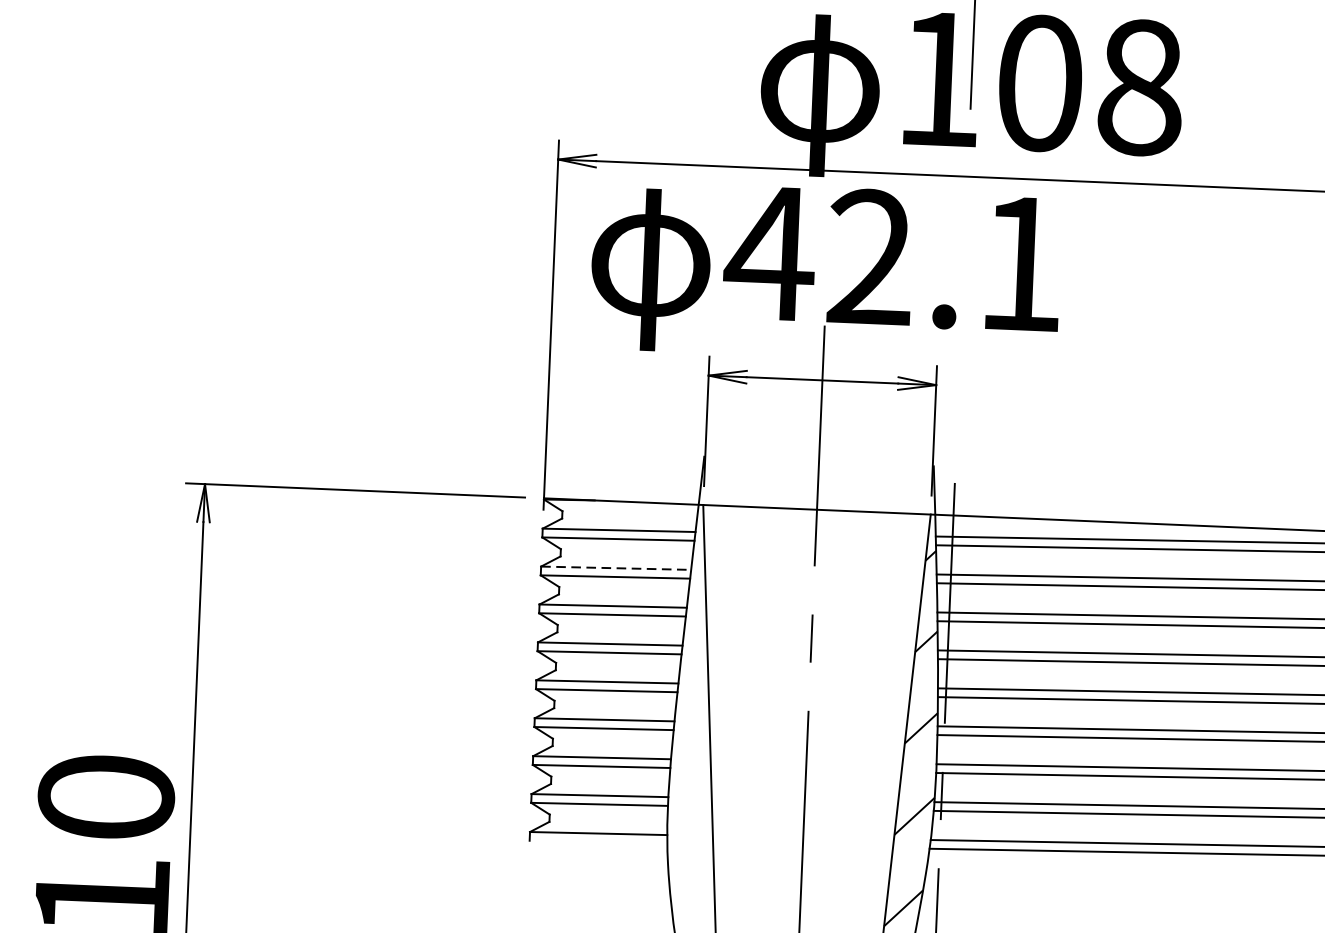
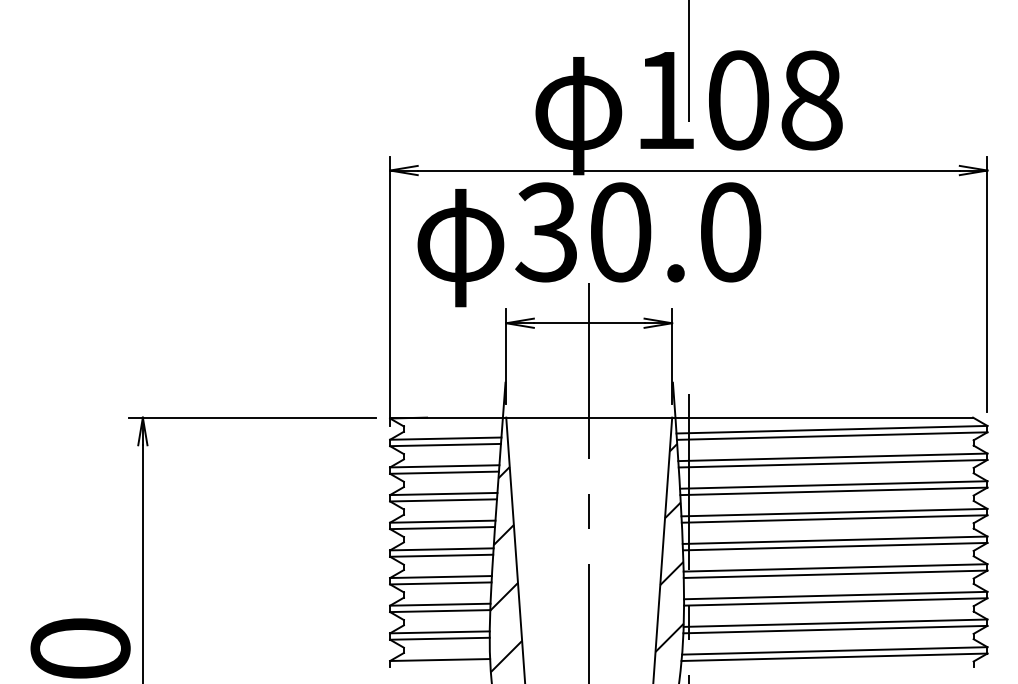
text: (893, 258) -> (637, 232), 42.1 -> 30.0
line: (615, 568) -> (444, 466), dashed -> solid
hatch: (694, 713) -> (506, 569), added

